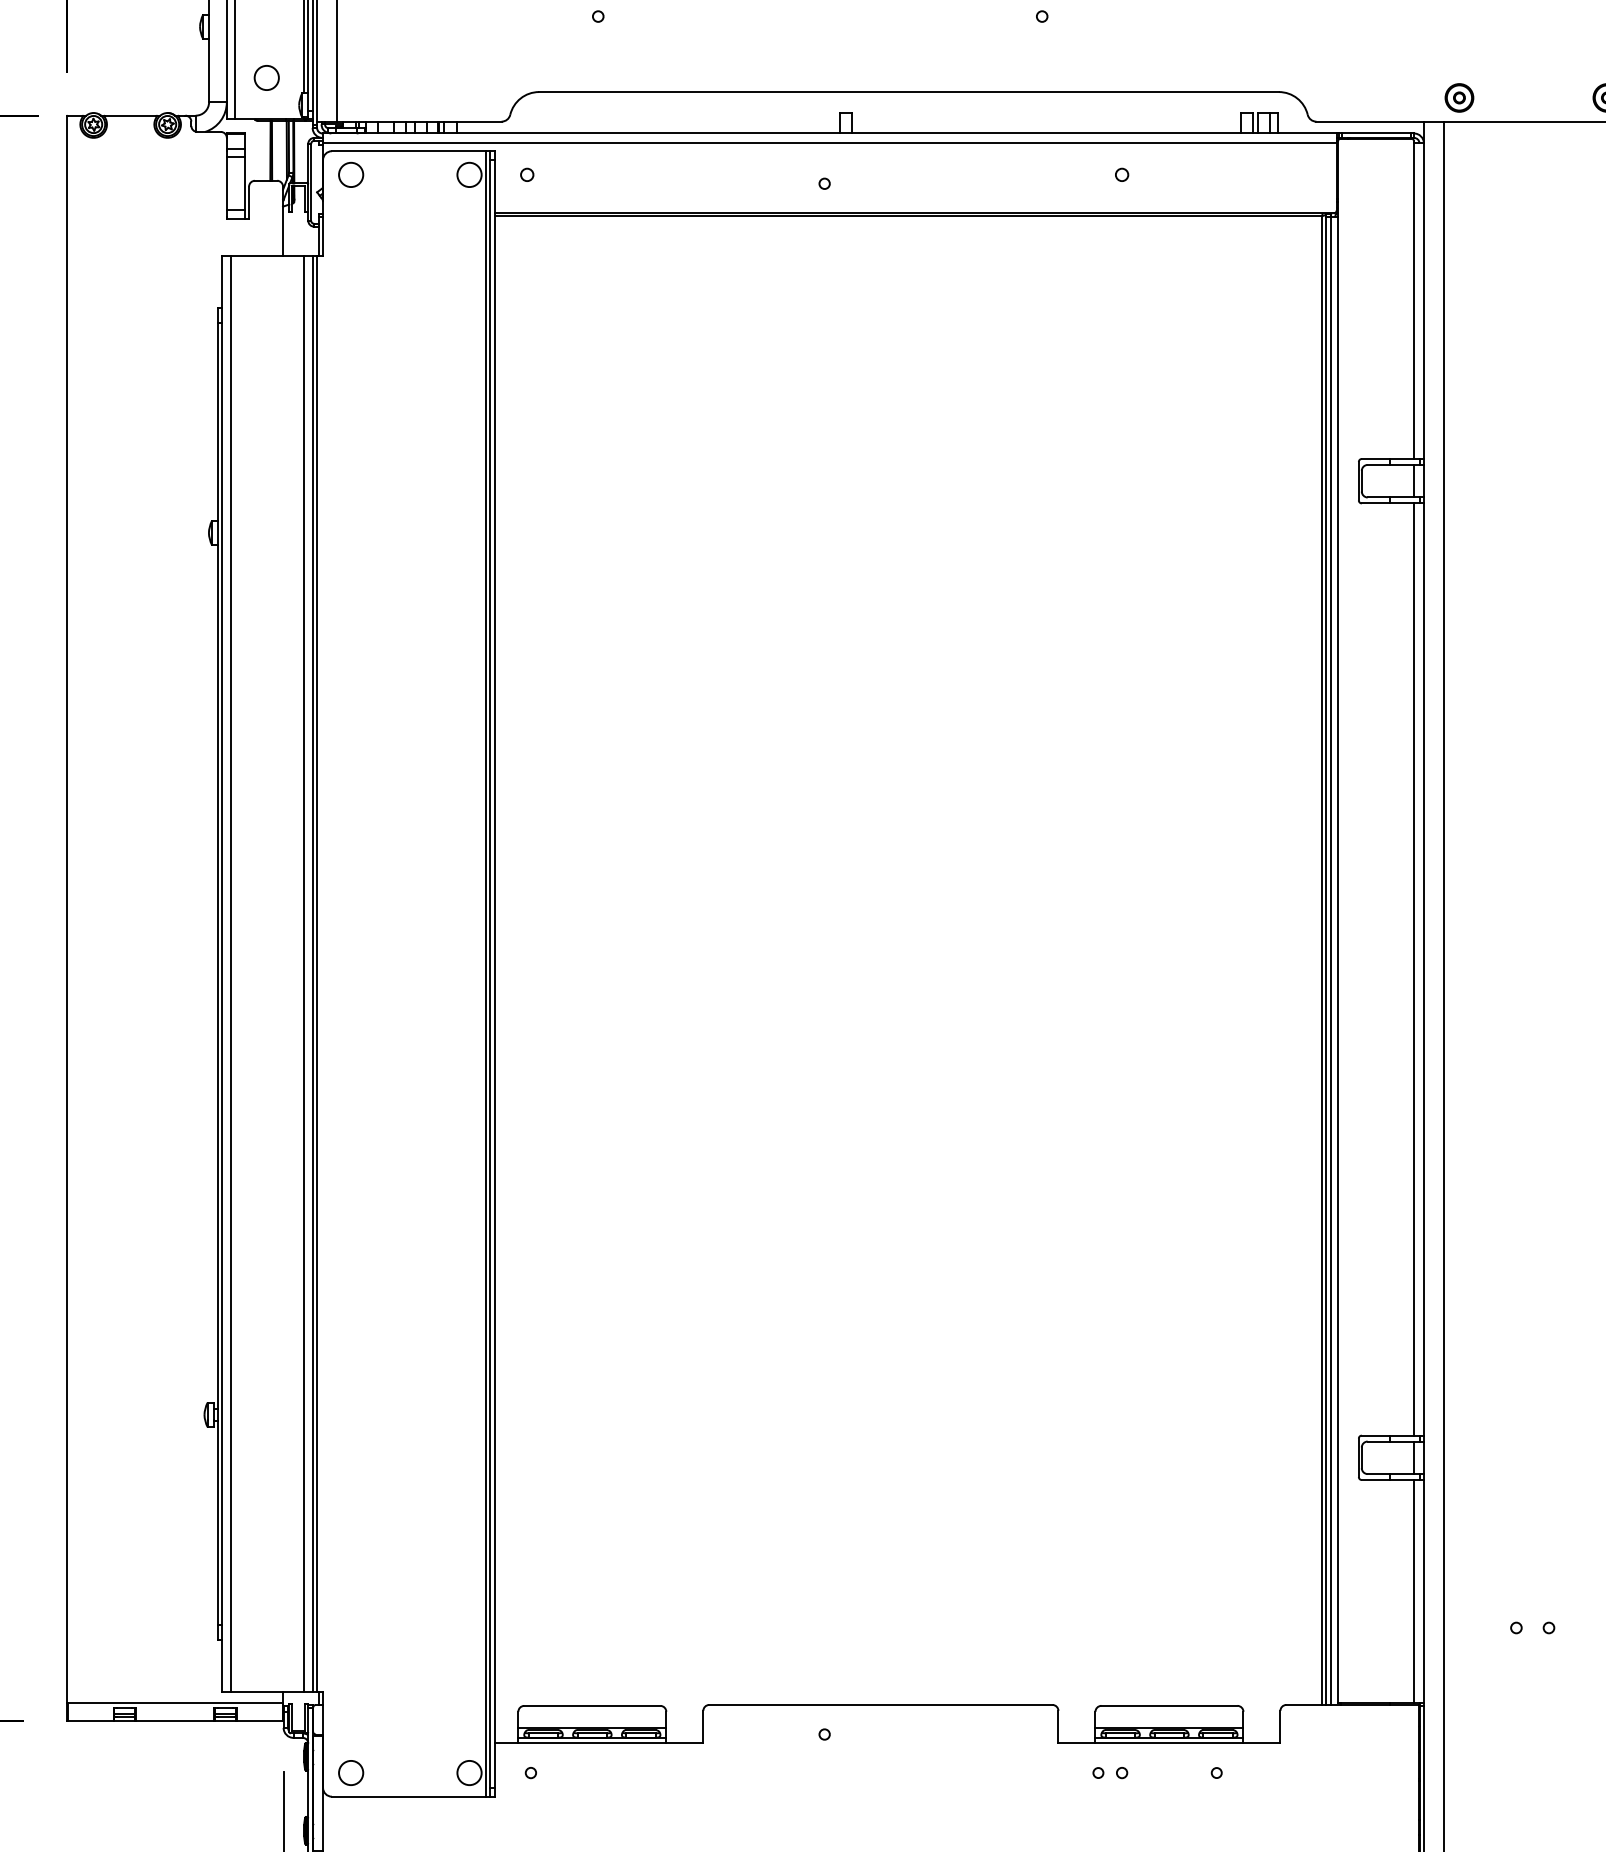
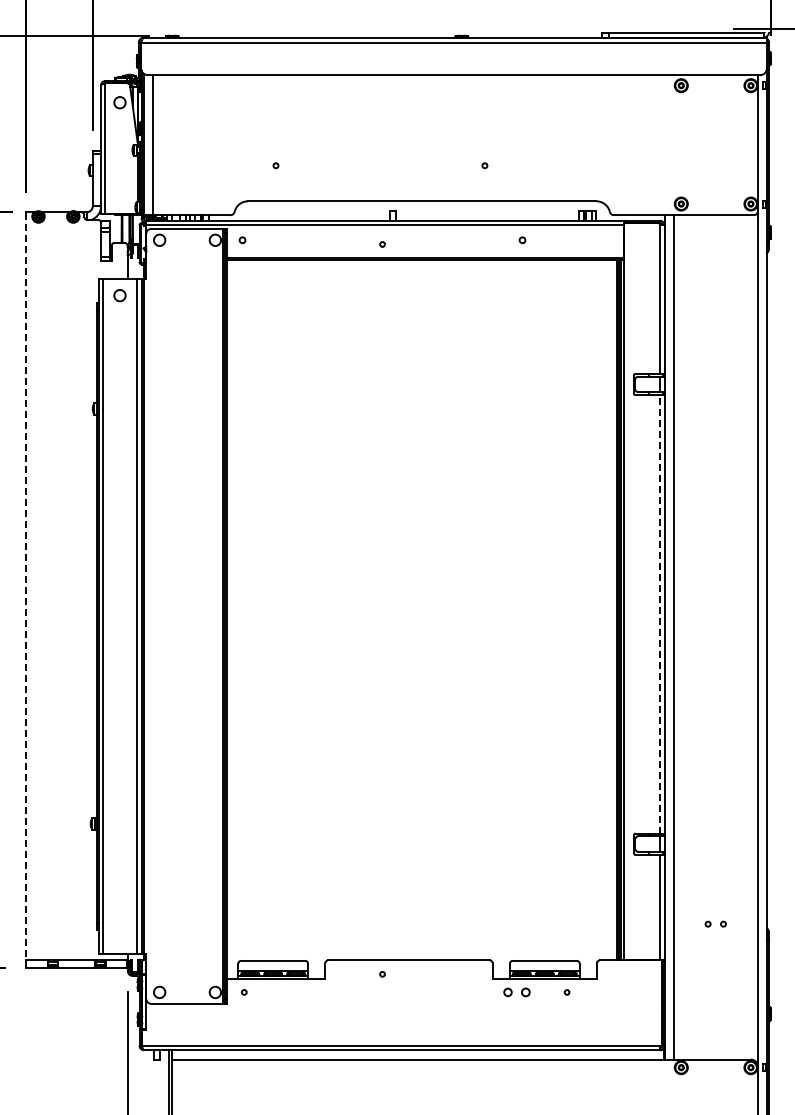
circle: (265, 77) -> (119, 295), moved
line: (66, 910) -> (25, 586), solid -> dashed
line: (1413, 967) -> (659, 613), solid -> dashed
part: (1109, 1773) -> (516, 992), size x1.6

